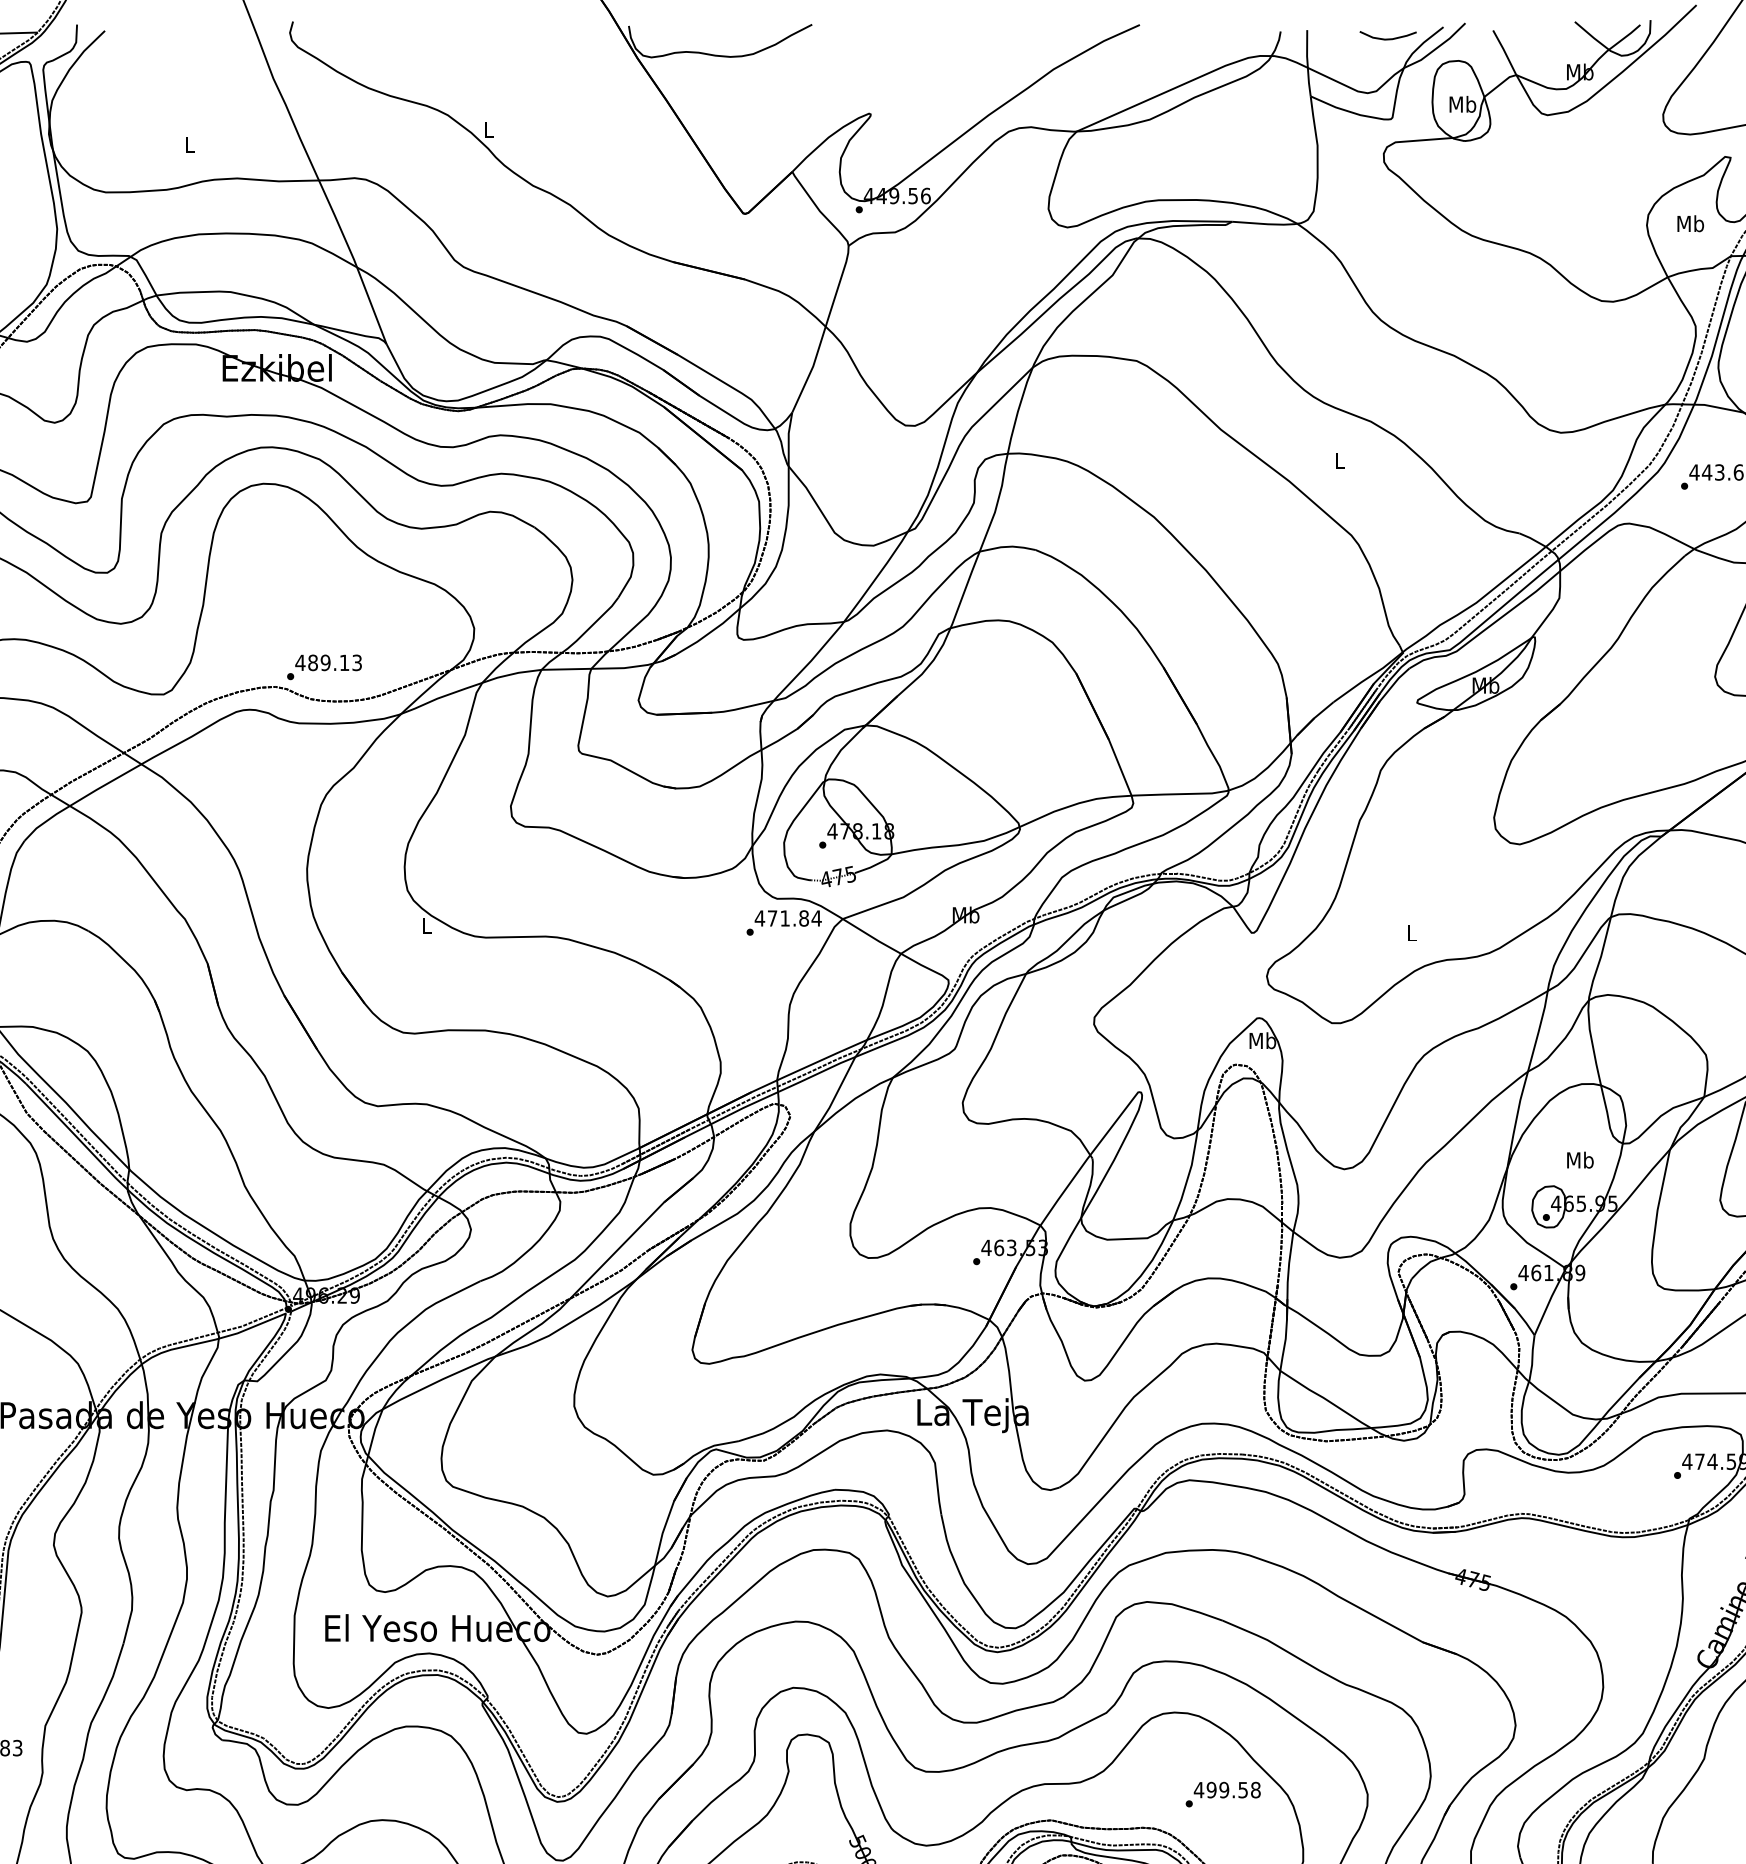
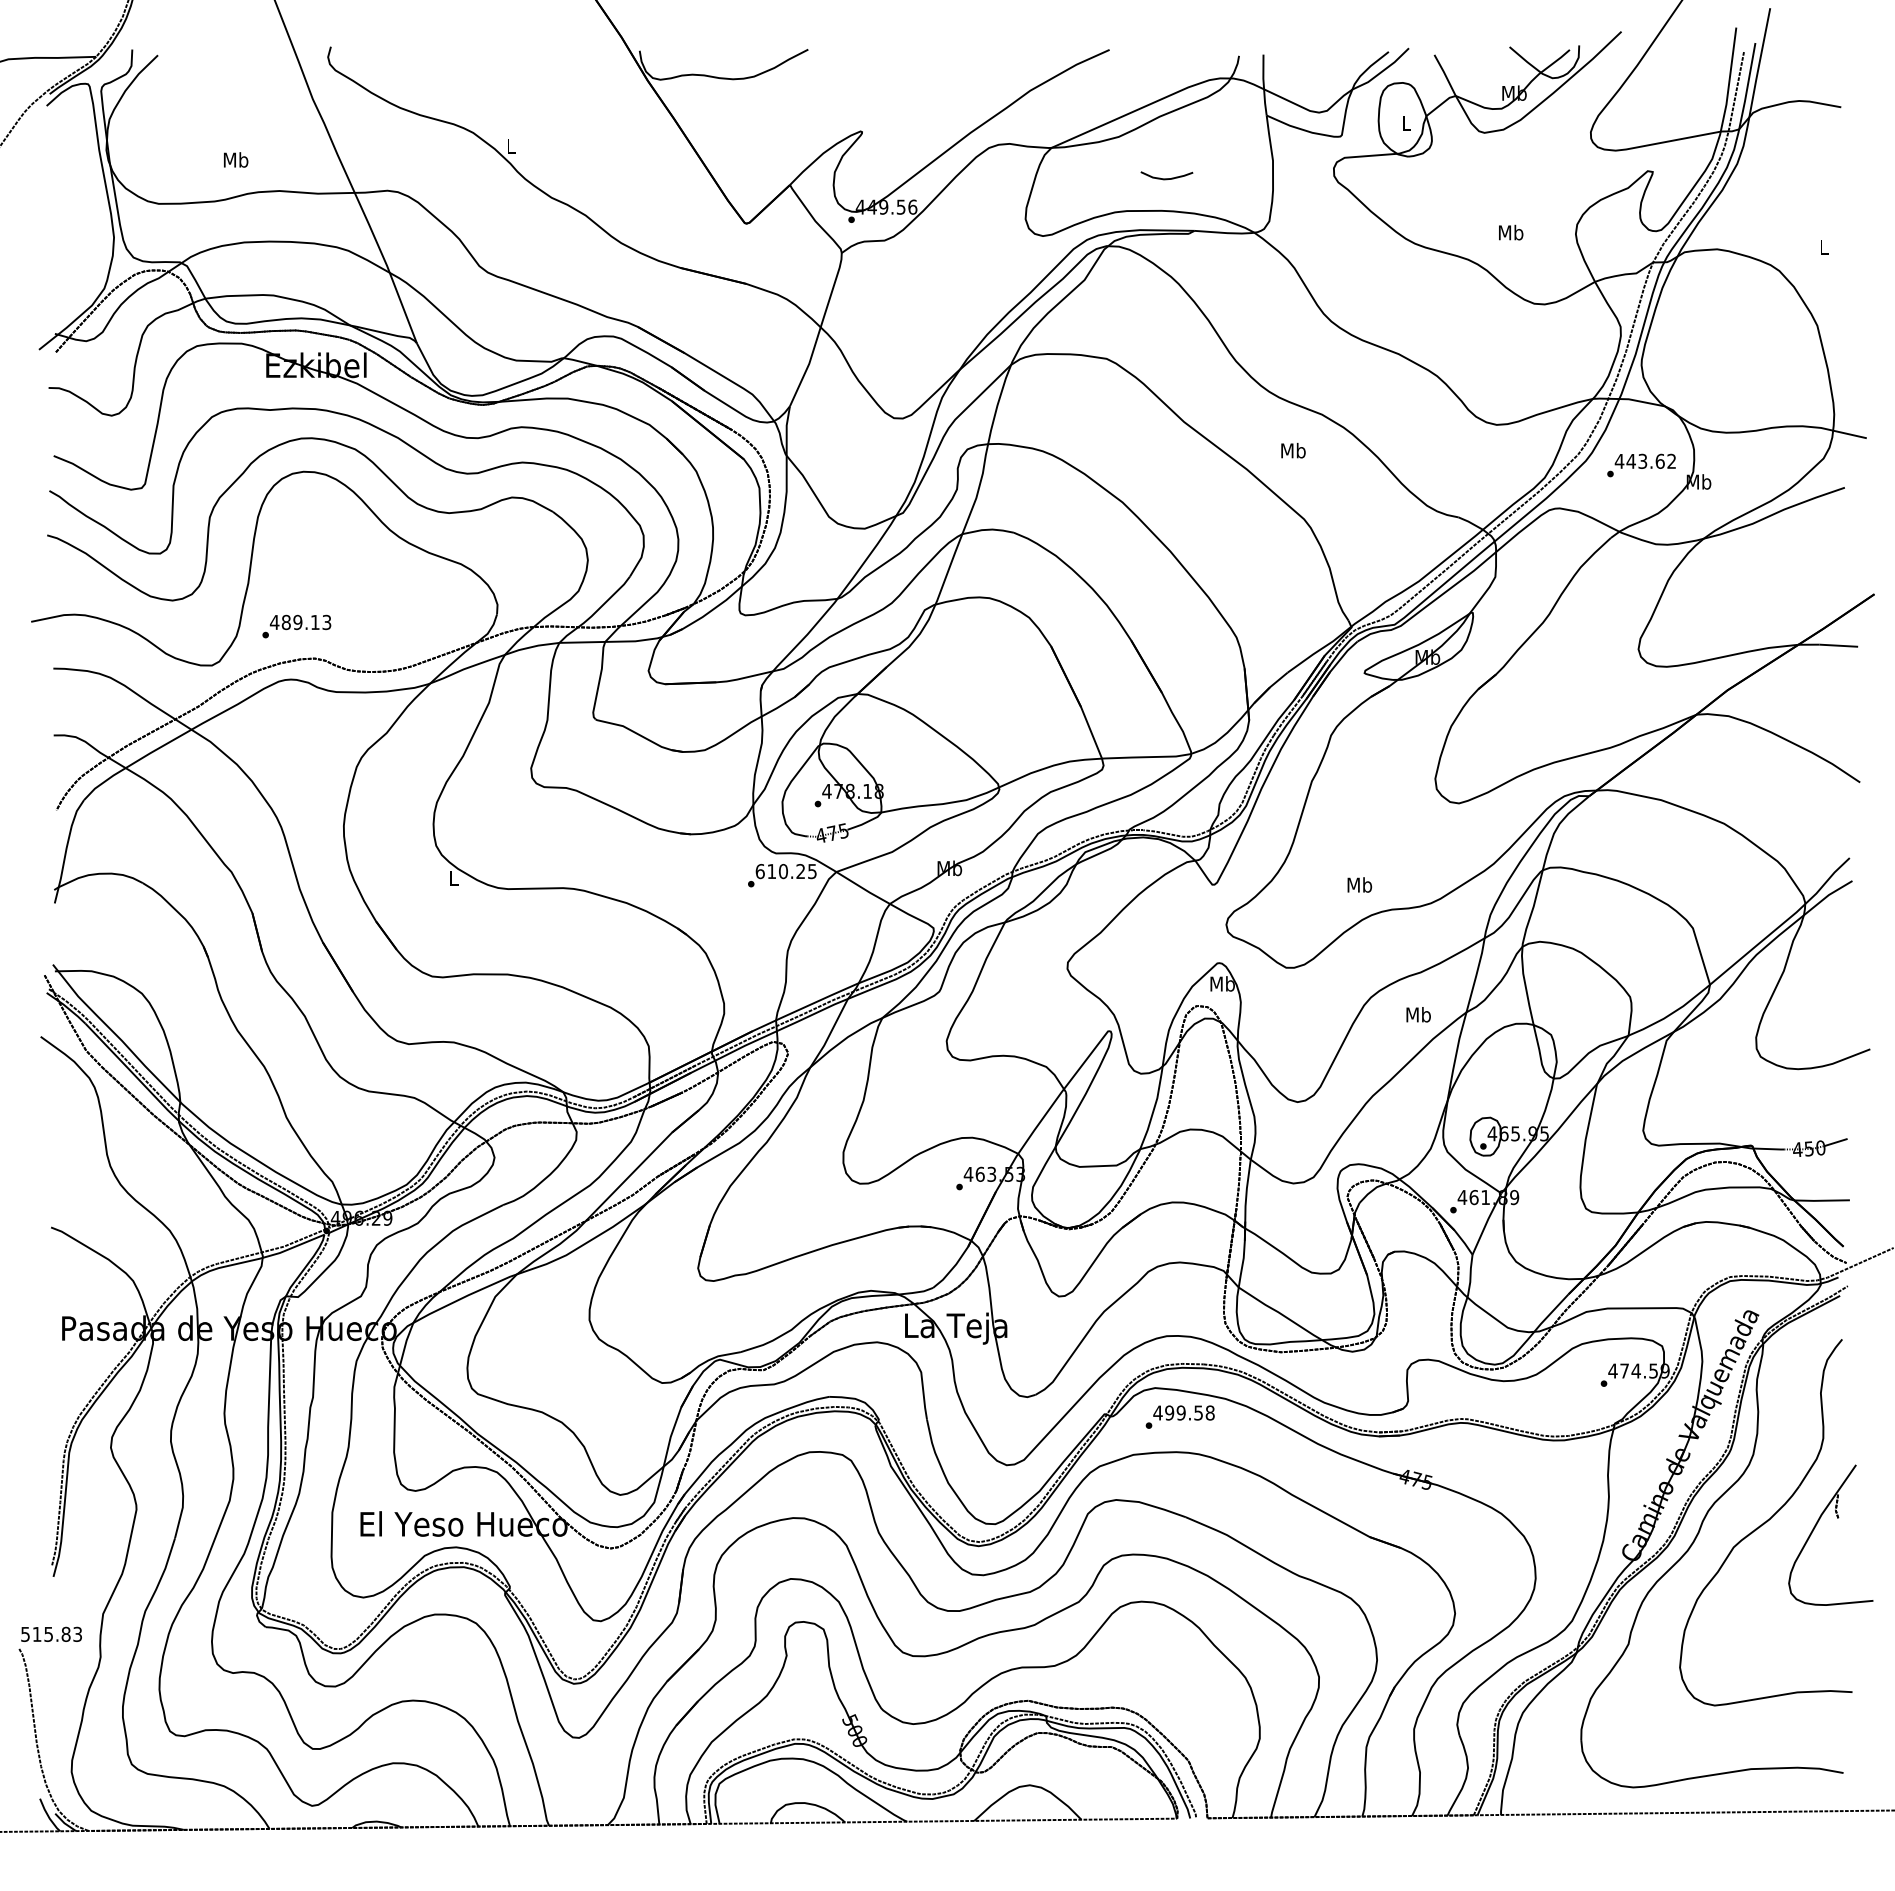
curve: (1387, 38) -> (1166, 178), moved
text: (1462, 103) -> (1406, 122), Mb -> L
text: (190, 144) -> (236, 159), L -> Mb
text: (1691, 223) -> (1511, 232), moved
text: (1339, 460) -> (1293, 450), L -> Mb
text: (324, 667) -> (296, 626), moved
text: (788, 918) -> (786, 871), 471.84 -> 610.25
text: (1411, 932) -> (1359, 884), L -> Mb
text: (1580, 1159) -> (1418, 1014), moved
text: (1222, 1793) -> (1179, 1416), moved

